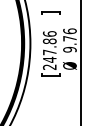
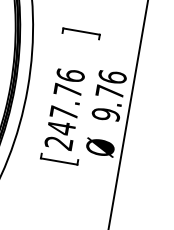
text: (49, 41) -> (67, 90), 247.86 -> 247.76

